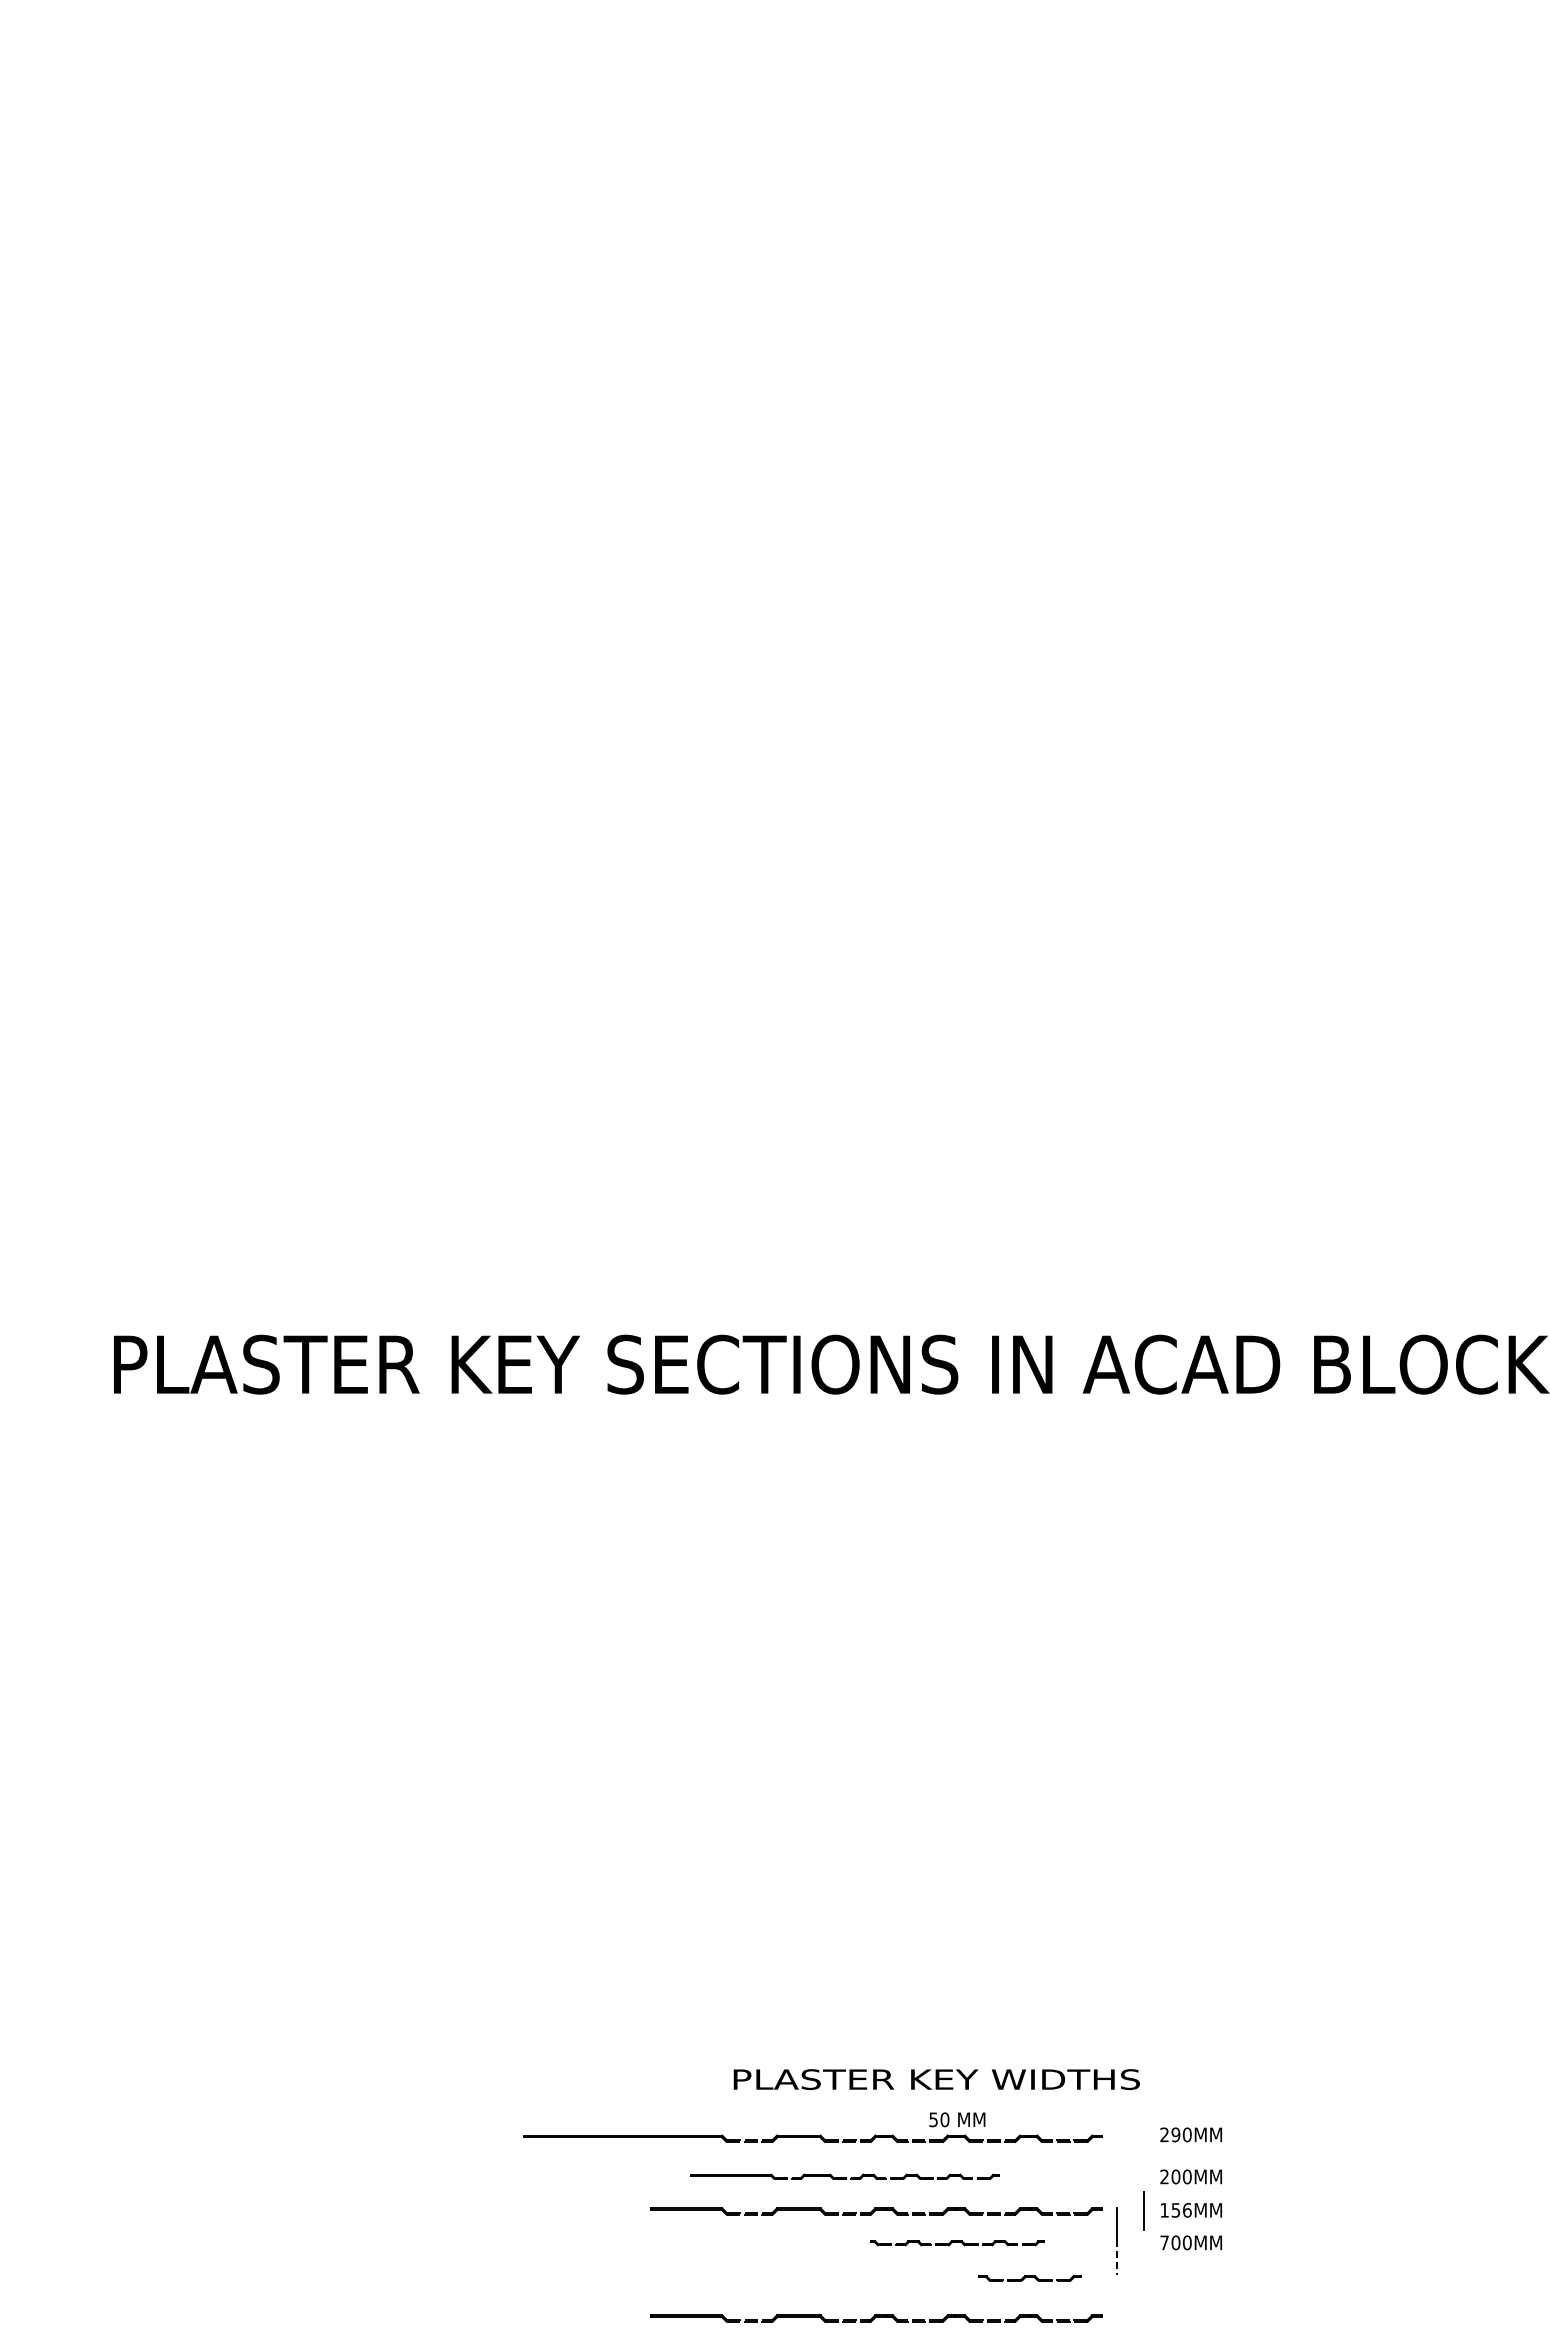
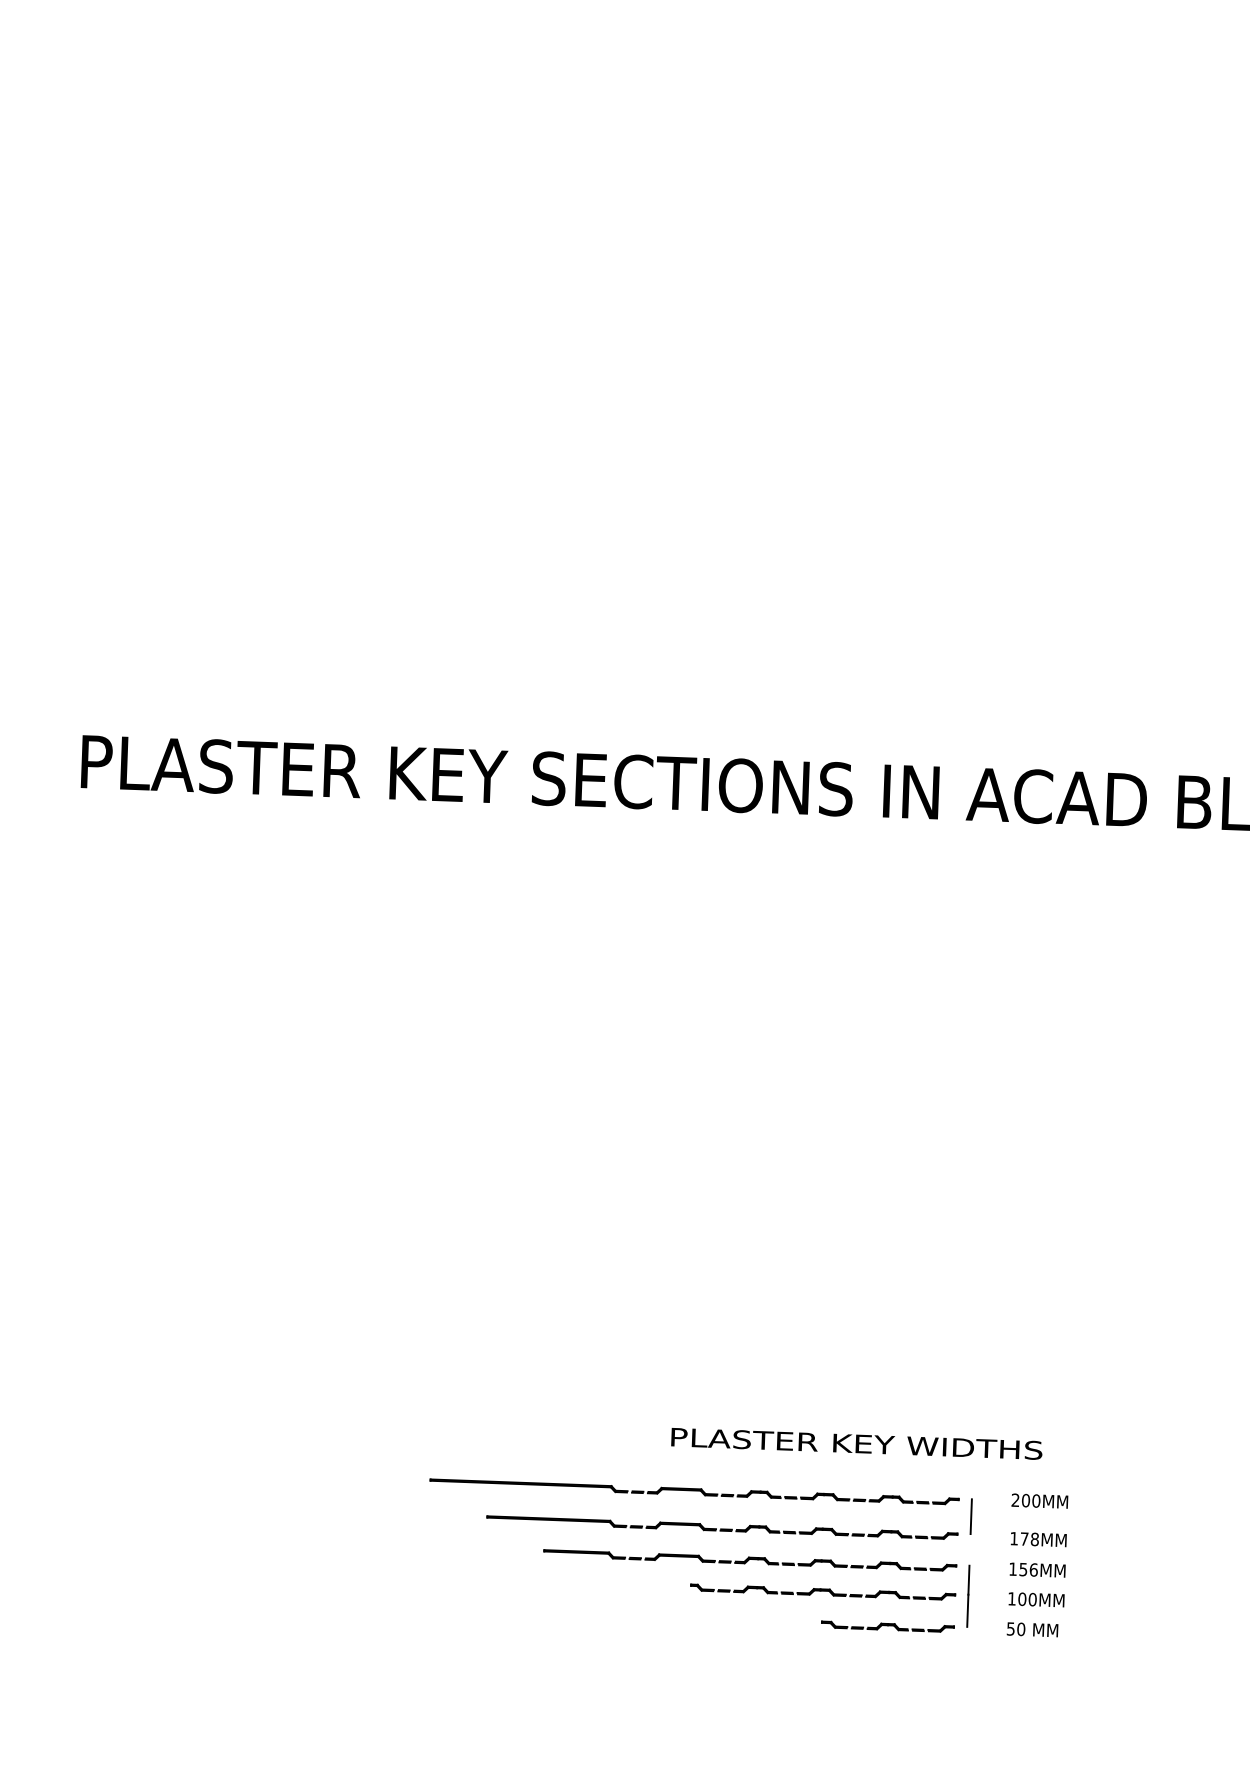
text: (936, 2079) -> (856, 1443), moved
text: (957, 2119) -> (1032, 1629), moved
text: (1175, 2134) -> (1025, 1500), 290MM -> 200MM
part: (844, 2176) -> (721, 1527), size x1.67
text: (1175, 2176) -> (1024, 1538), 200MM -> 178MM
line: (1143, 2210) -> (970, 1516), moved
text: (1164, 2242) -> (1011, 1598), 700MM -> 100MM
part: (957, 2243) -> (822, 1592), size x1.67
line: (1116, 2257) -> (967, 1610), dashed -> solid
part: (1029, 2278) -> (887, 1626), size x1.43
part: (876, 2318) -> (746, 1658), removed

